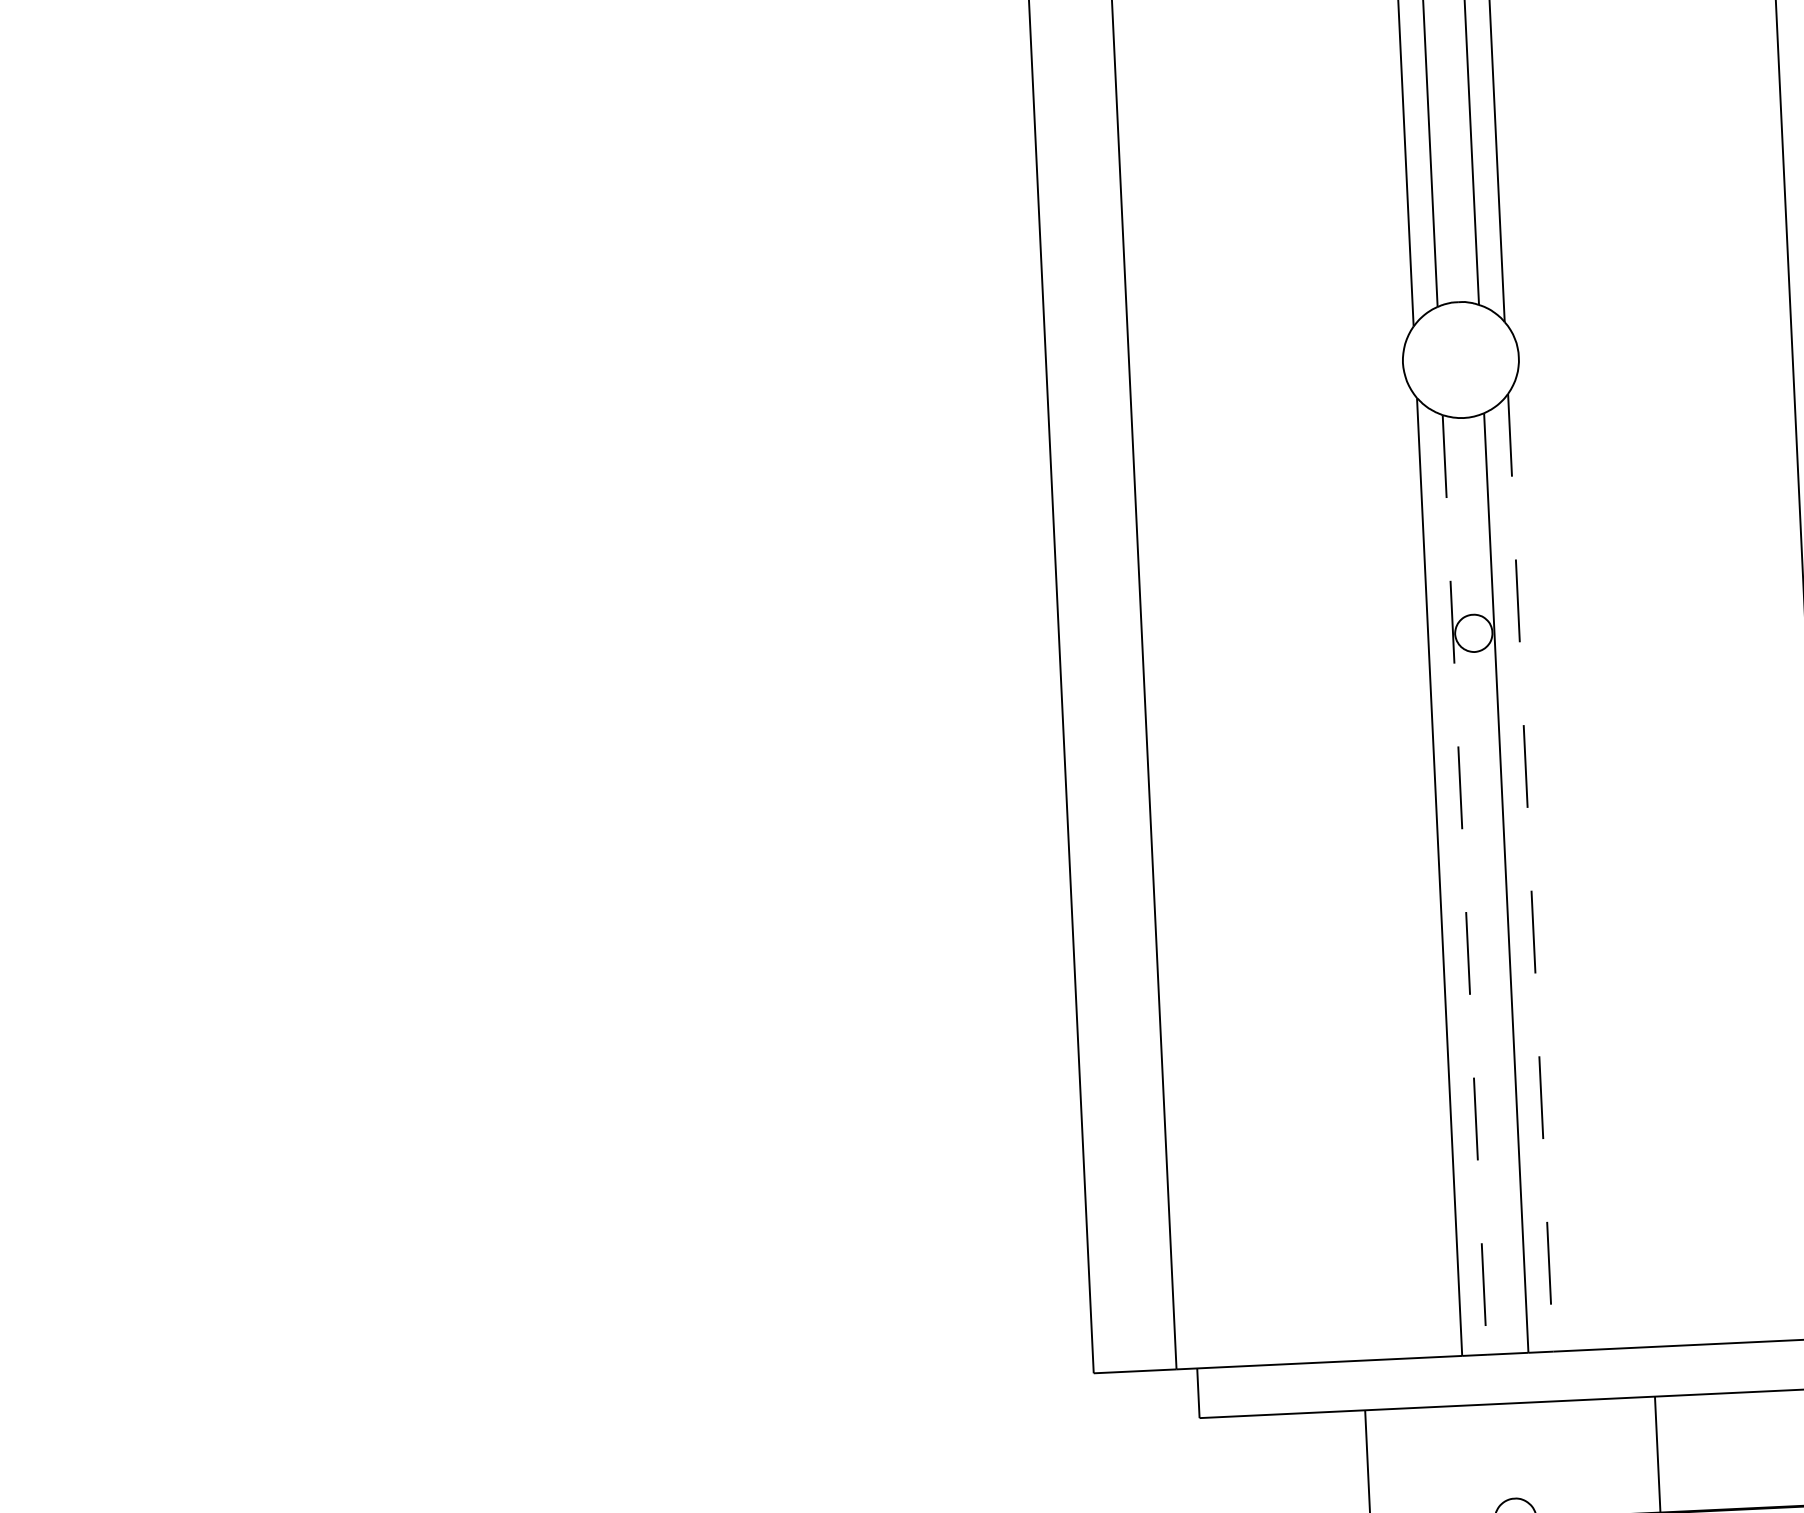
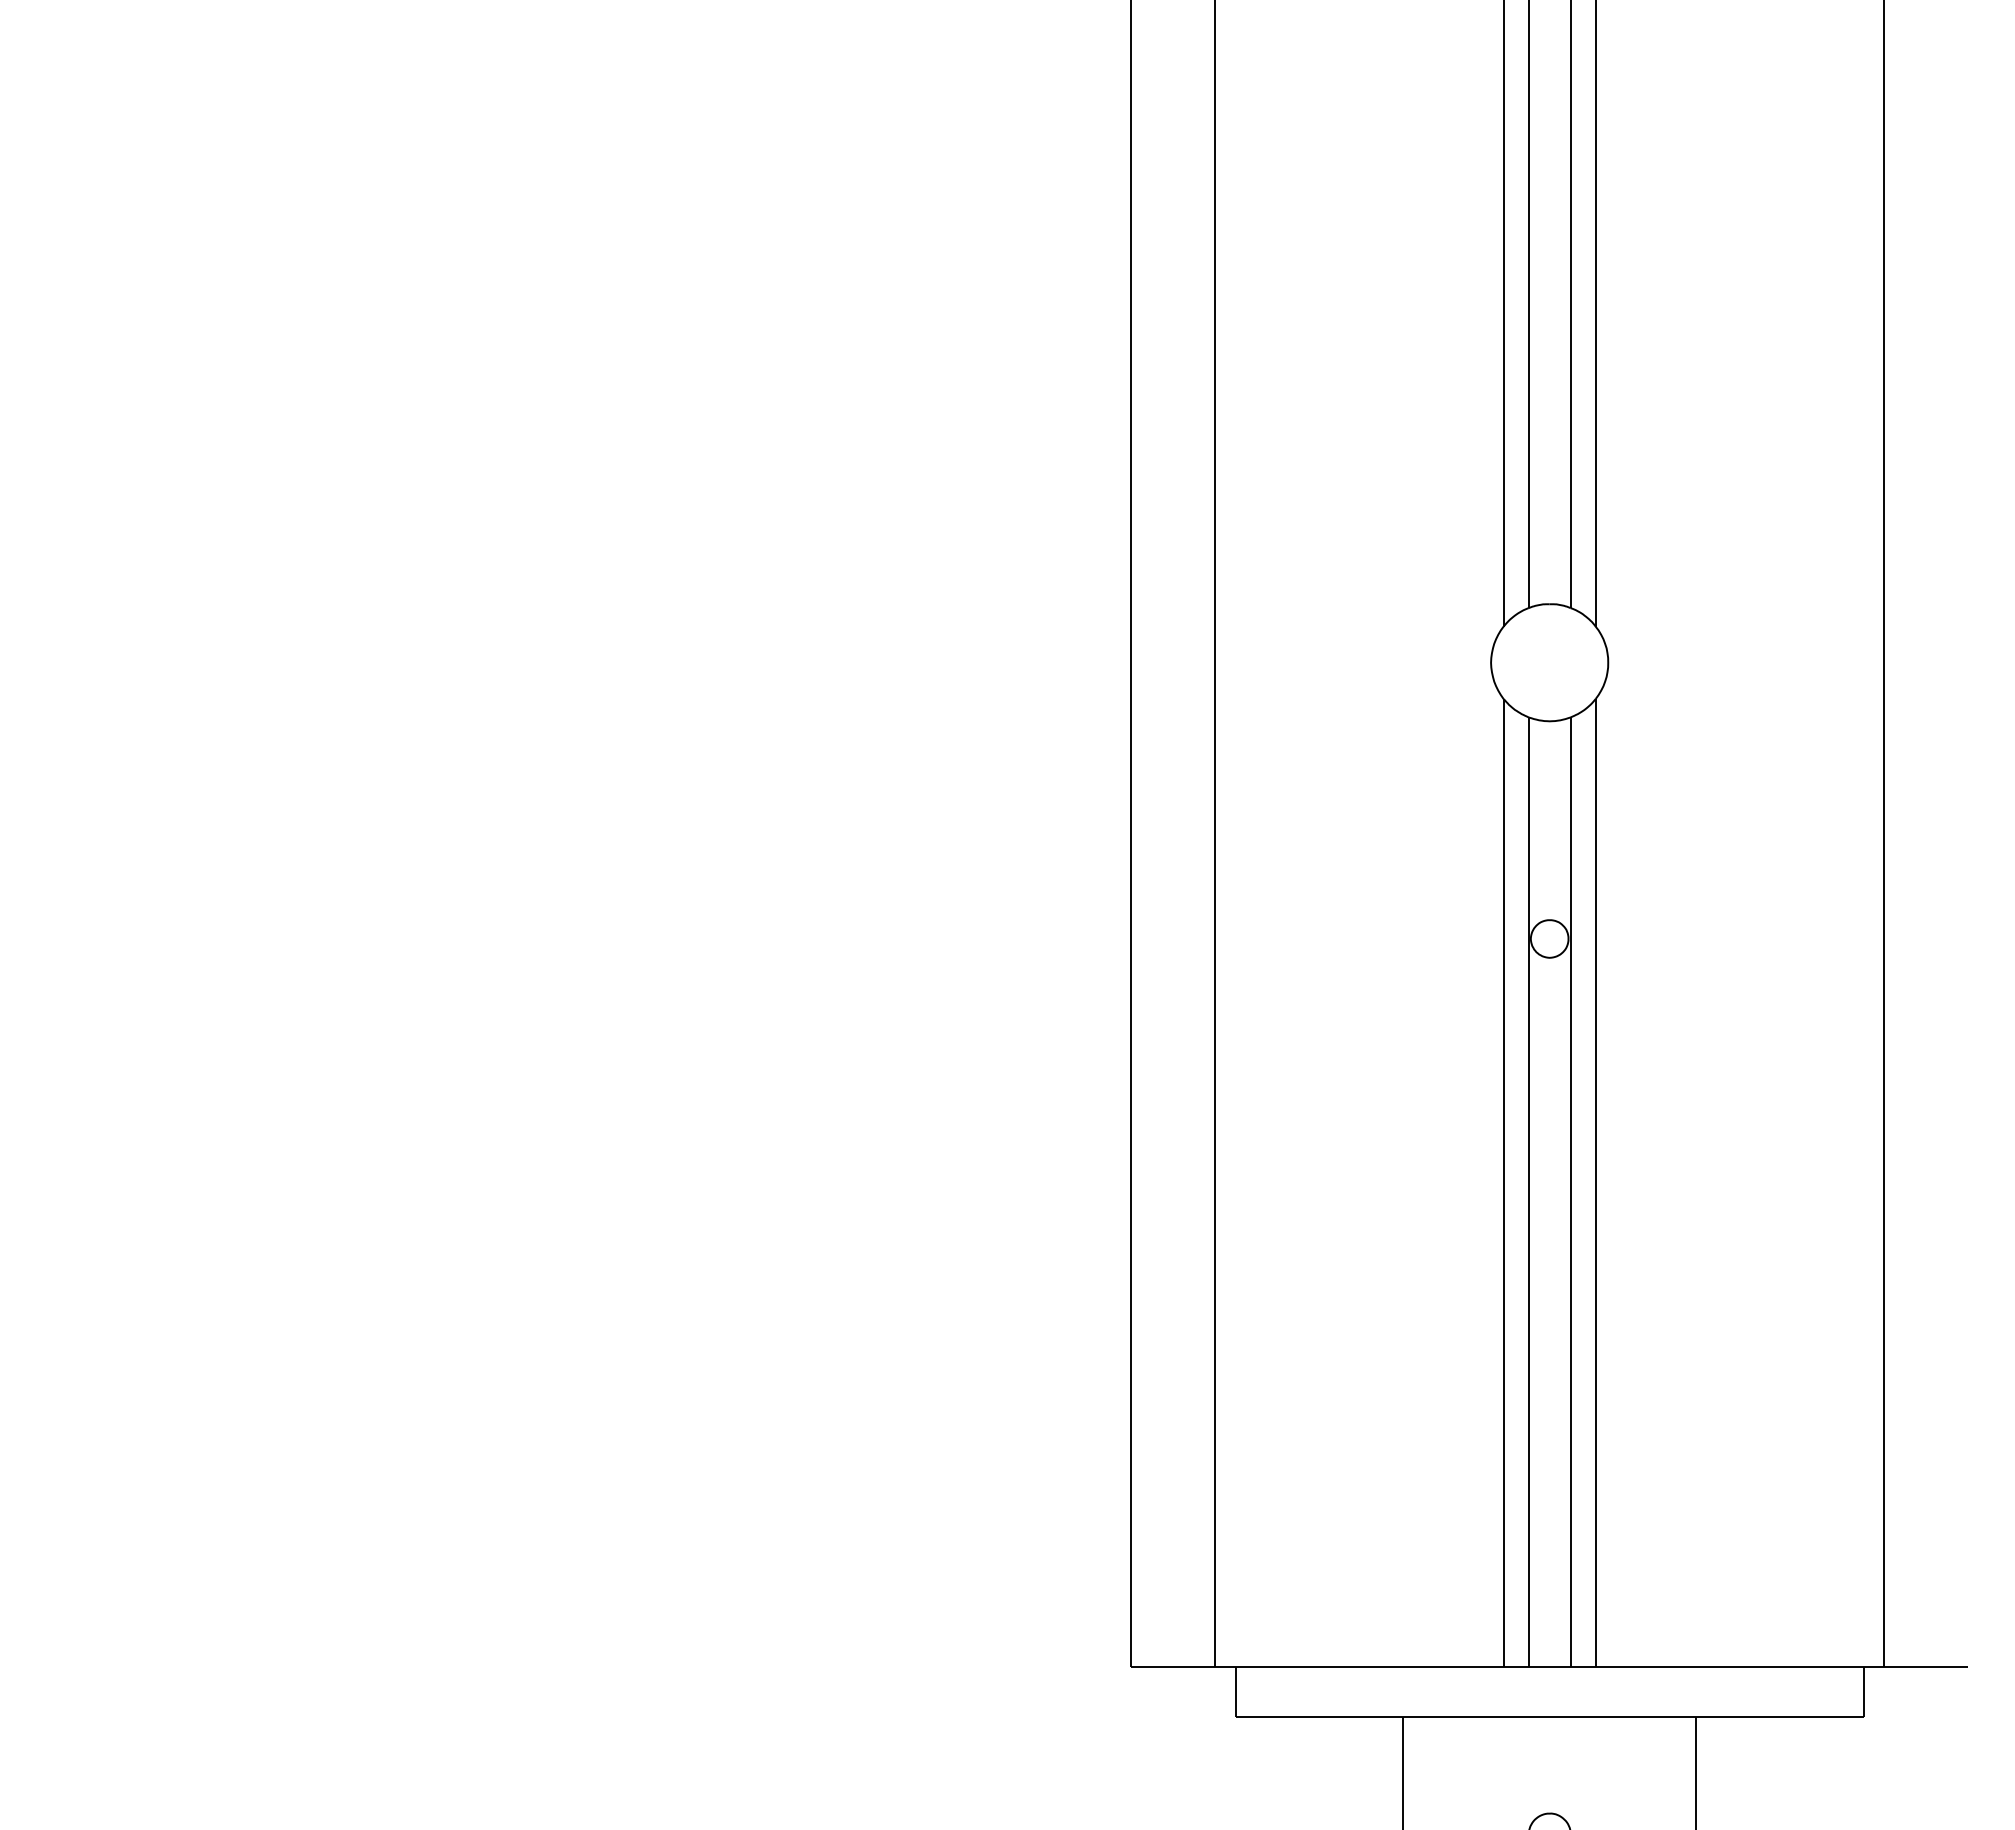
line: (1530, 873) -> (1595, 1183), dashed -> solid
line: (1464, 885) -> (1528, 1192), dashed -> solid

